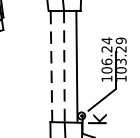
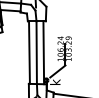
line: (51, 66) -> (29, 52), dashed -> solid
line: (63, 67) -> (36, 53), dashed -> solid

